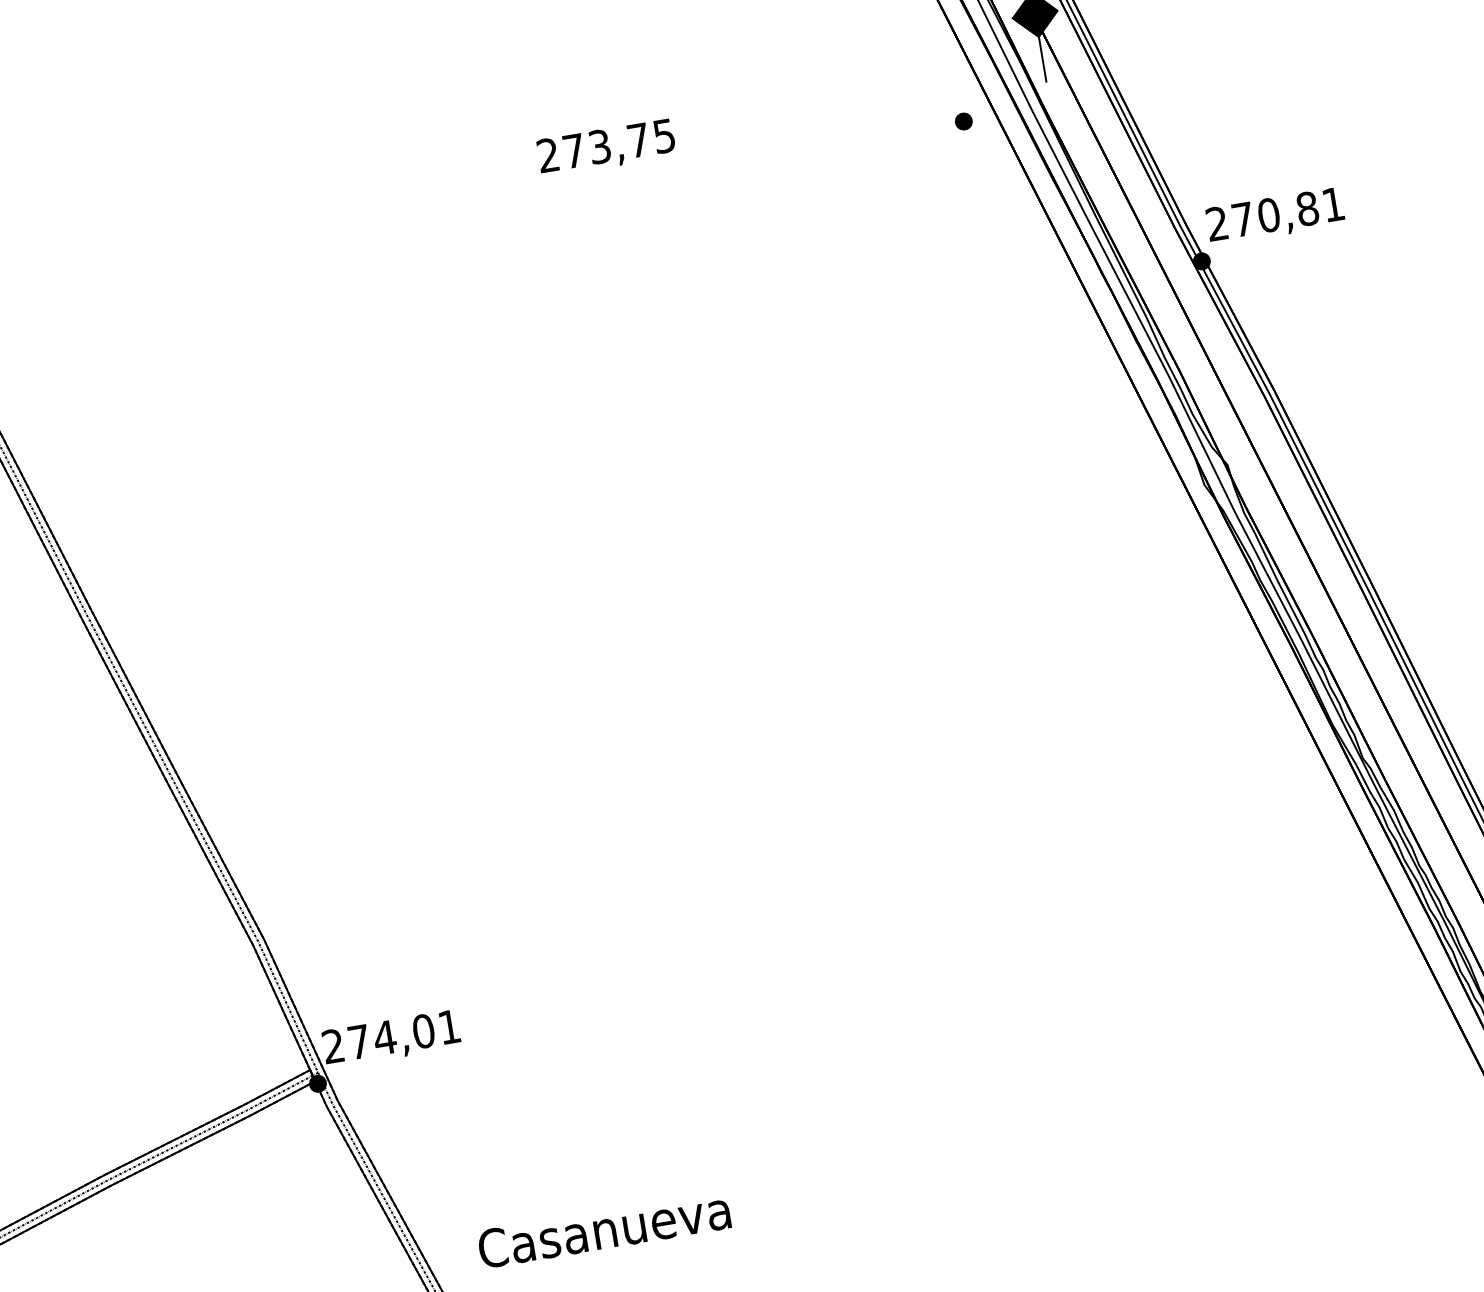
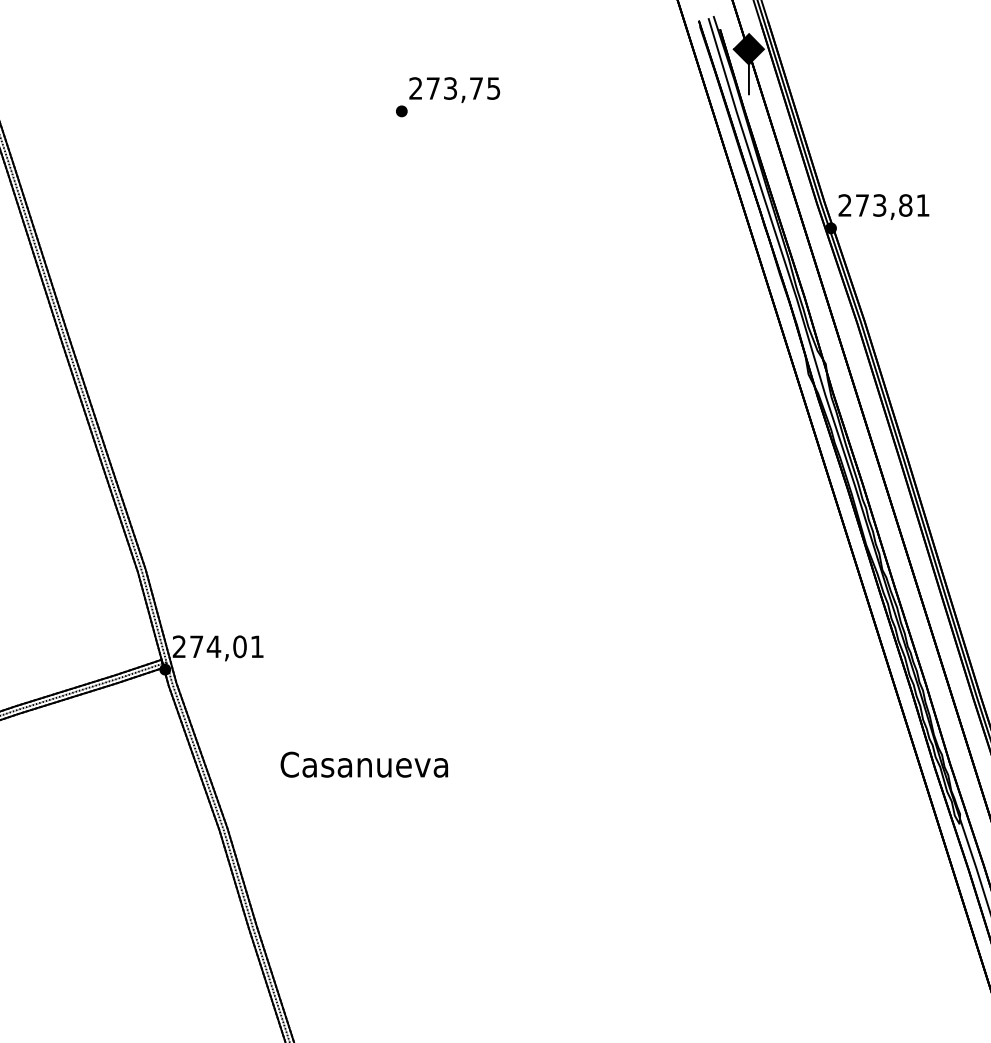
part: (963, 121) -> (401, 111), moved
text: (1268, 215) -> (879, 205), 270,81 -> 273,81
text: (602, 1229) -> (363, 764), moved

